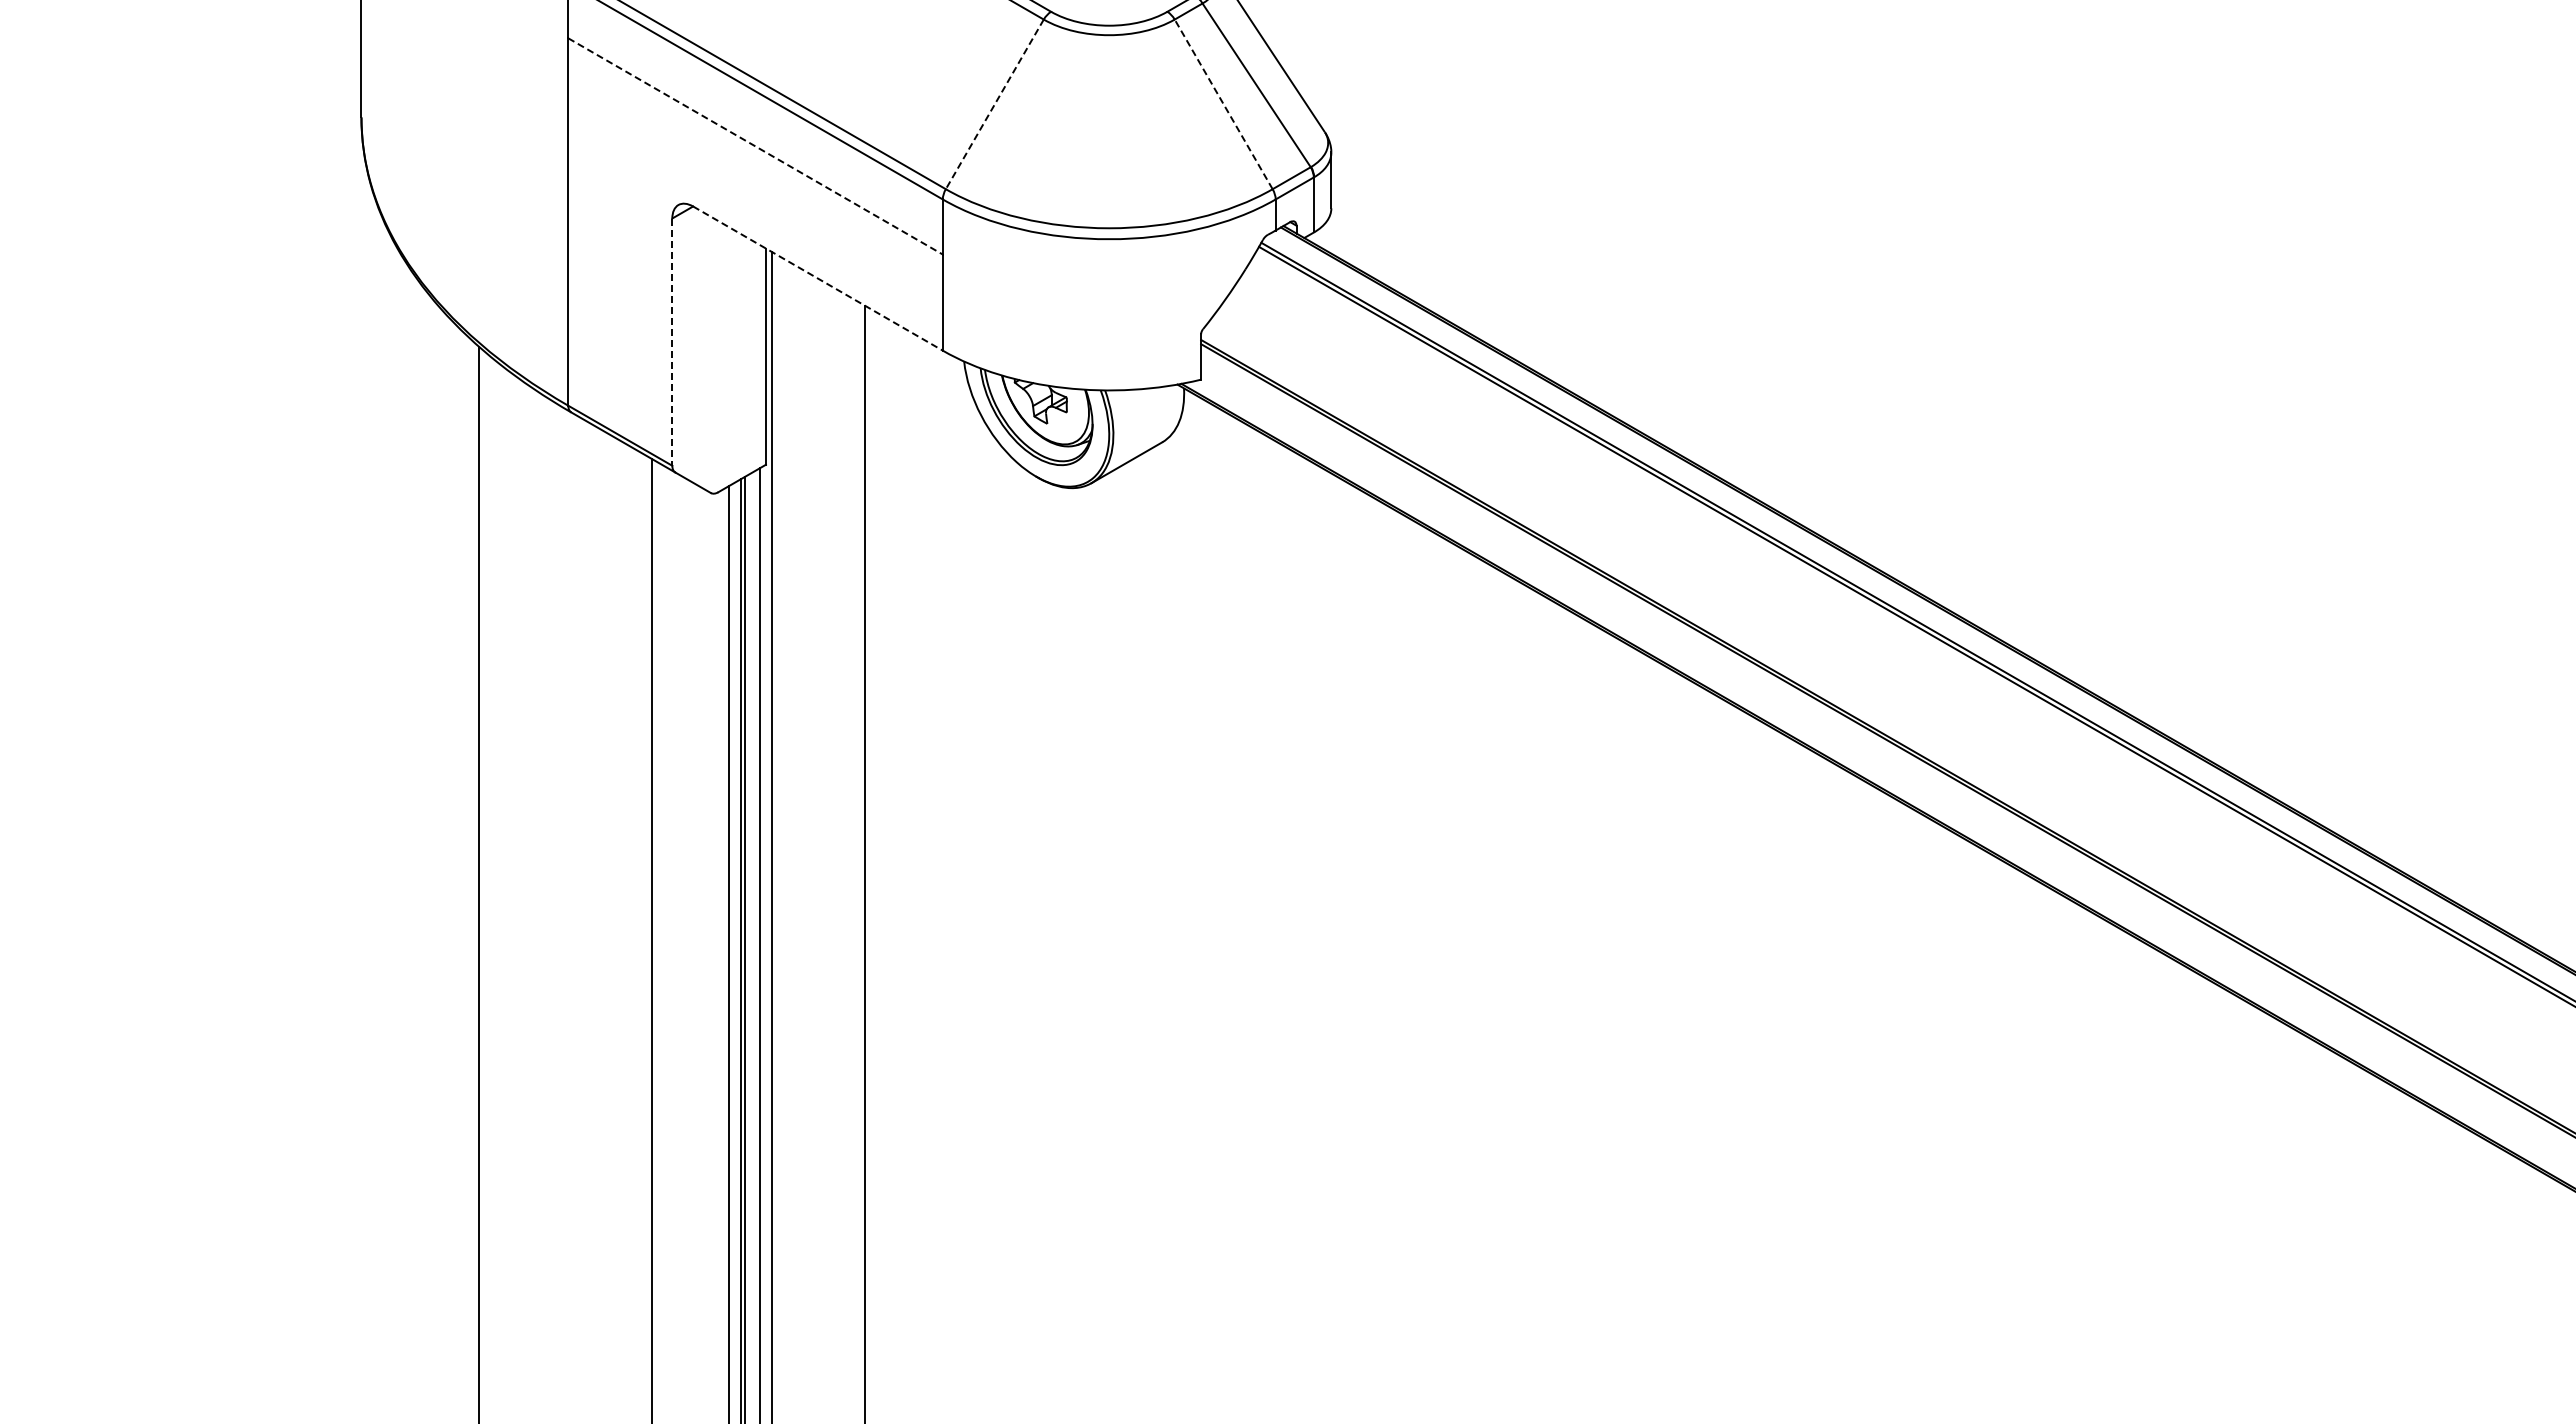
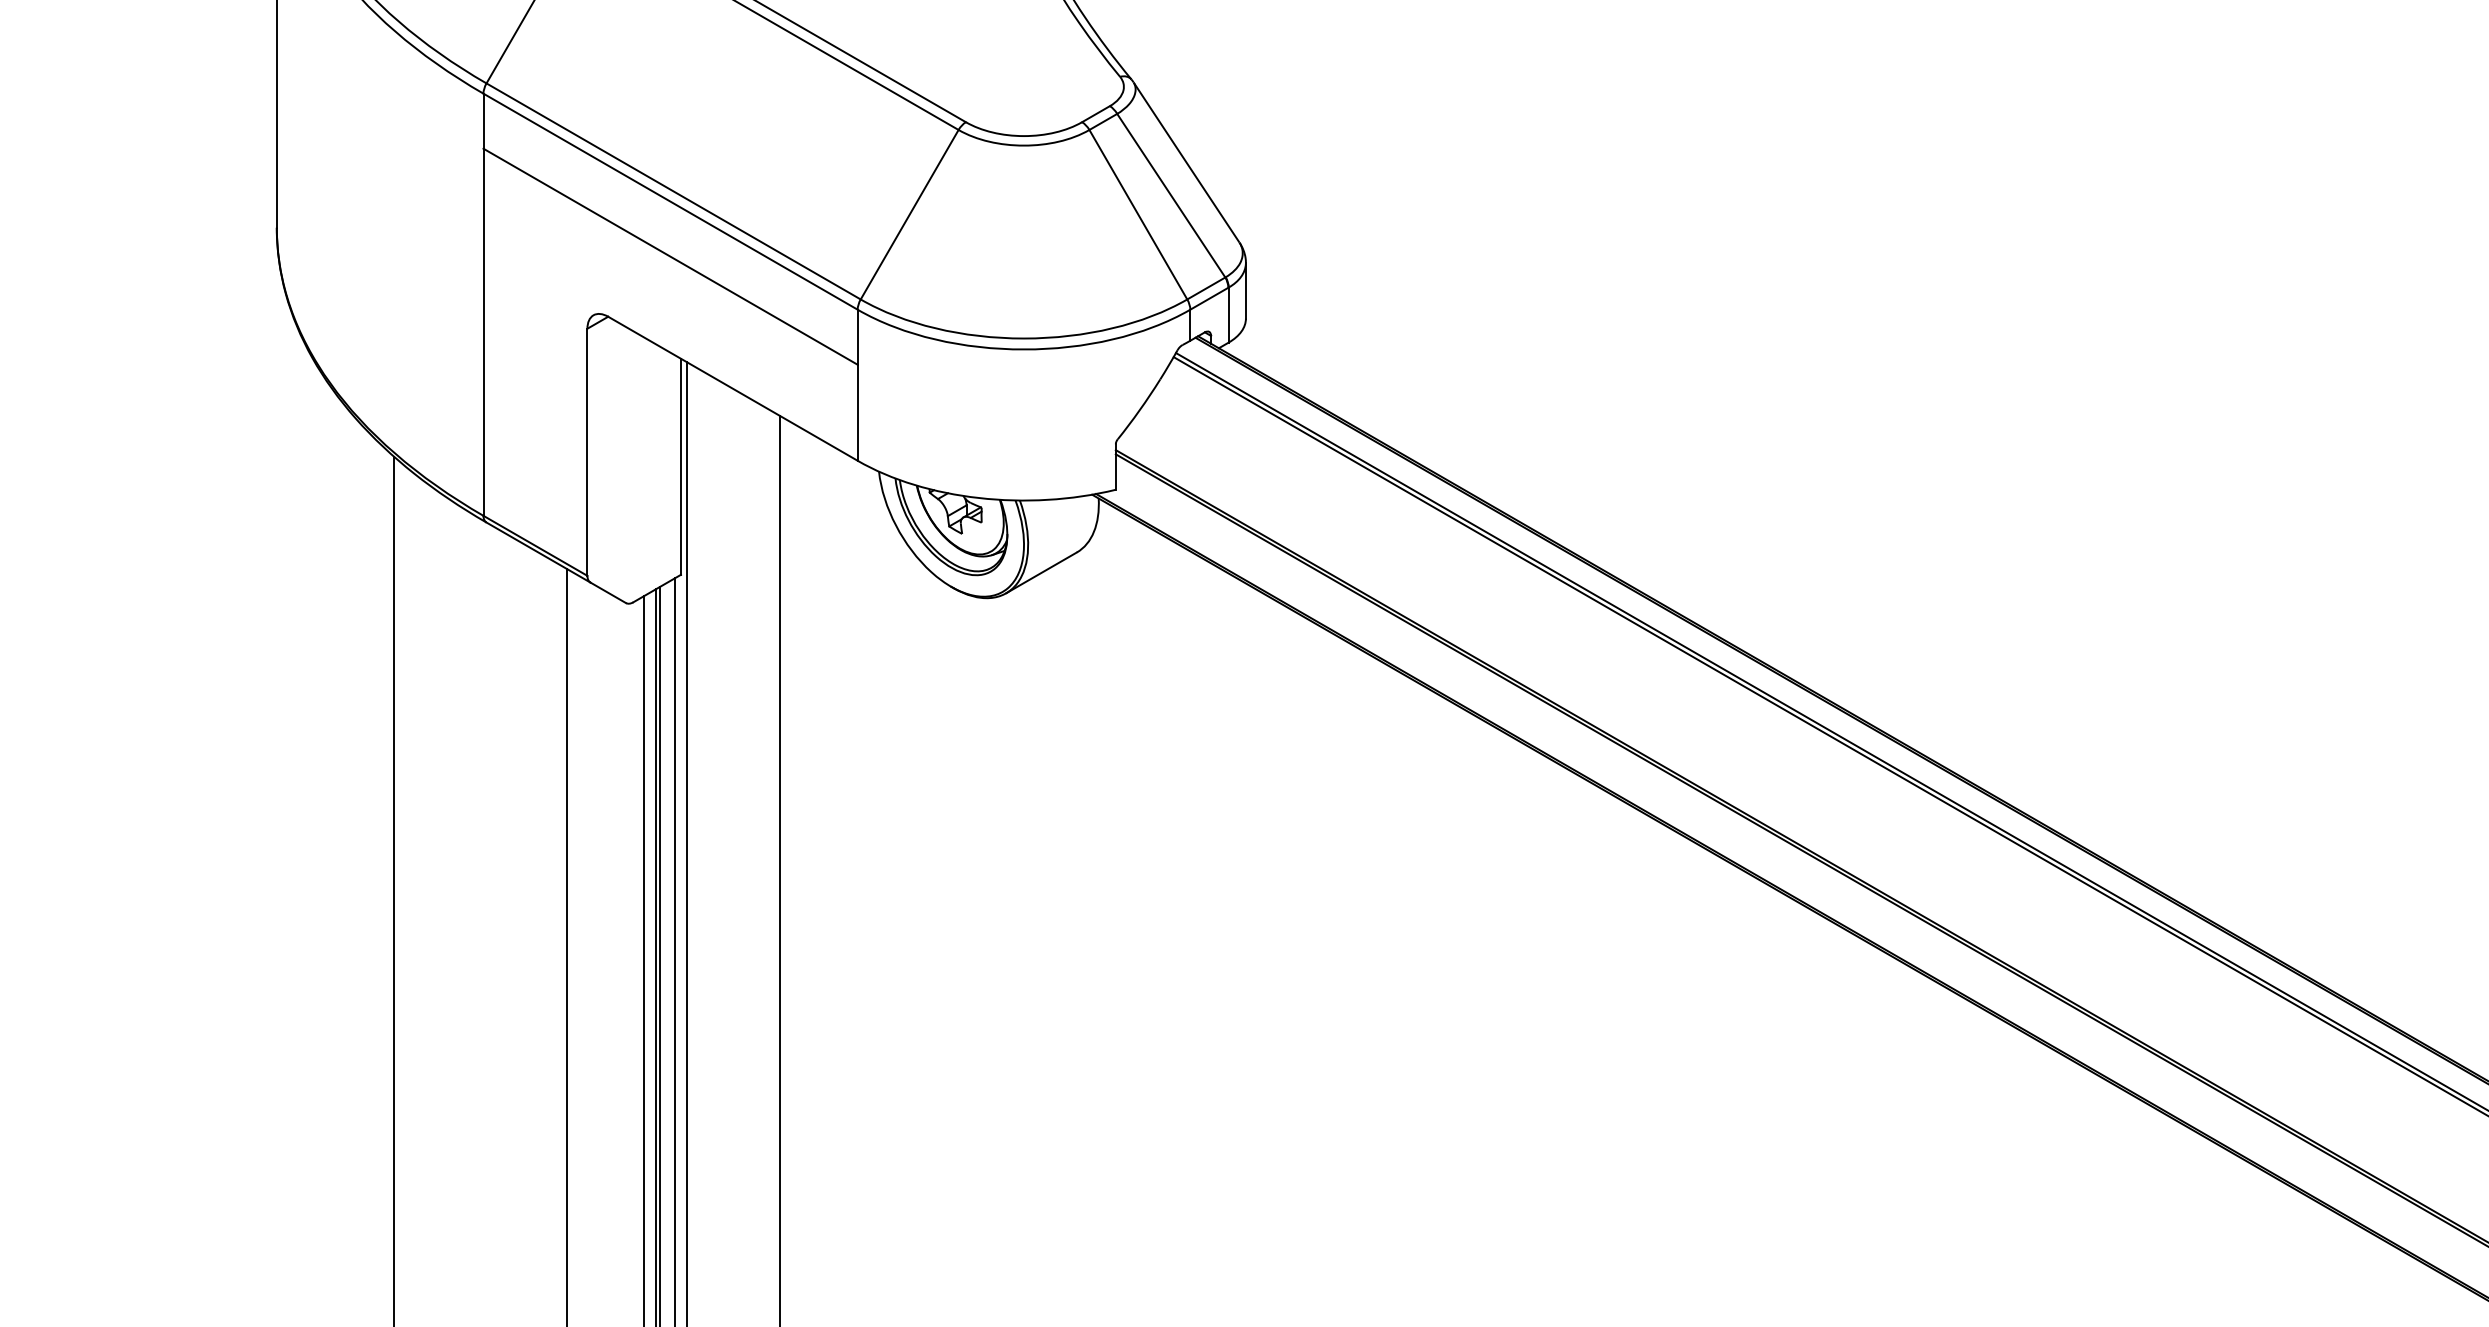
line: (994, 104) -> (909, 214), dashed -> solid
line: (1223, 104) -> (1138, 214), dashed -> solid
line: (755, 146) -> (670, 256), dashed -> solid
line: (818, 278) -> (733, 388), dashed -> solid
line: (672, 342) -> (587, 452), dashed -> solid

